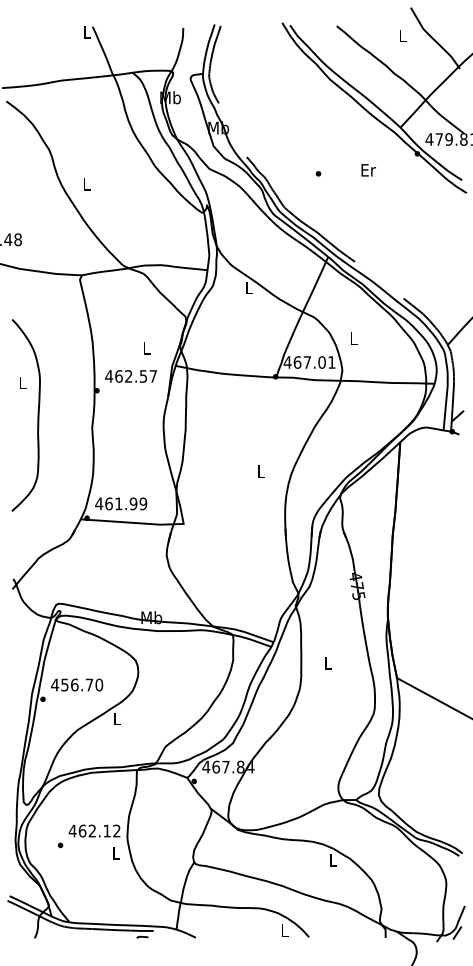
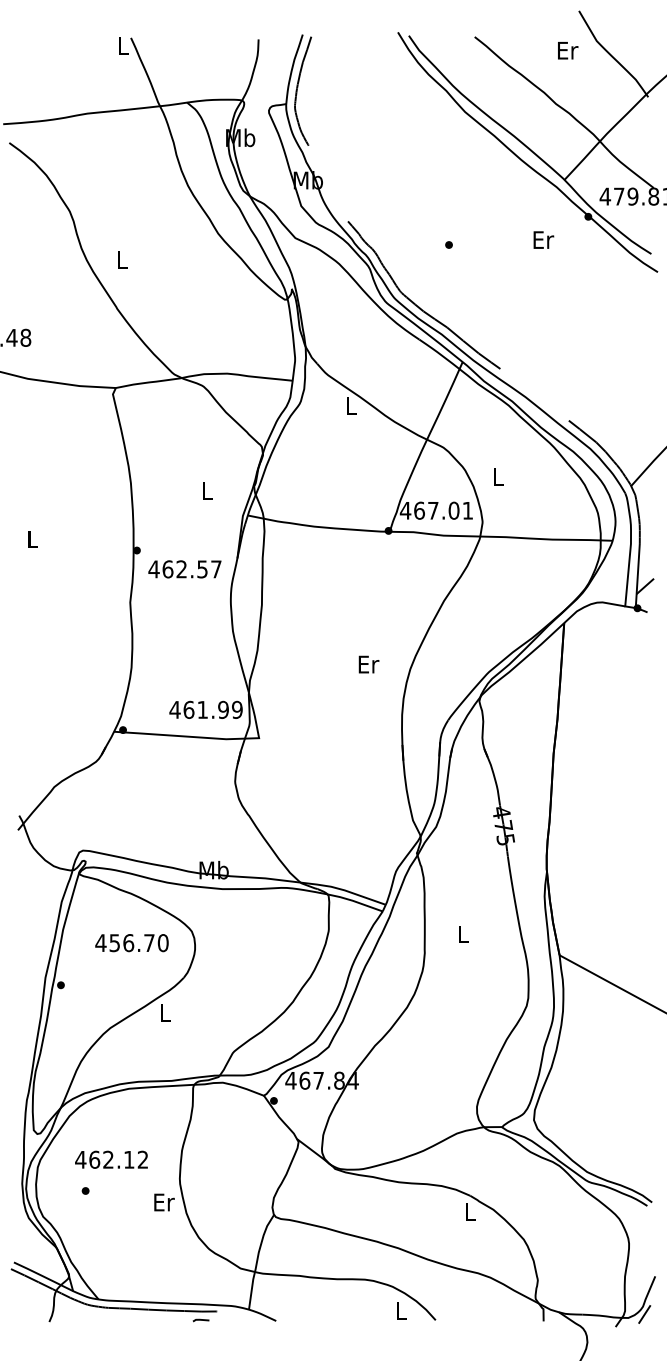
text: (403, 35) -> (568, 50), L -> Er
text: (368, 169) -> (543, 239), moved
text: (130, 376) -> (184, 569), moved
curve: (37, 414) -> (53, 584), removed
text: (261, 471) -> (368, 664), L -> Er
text: (120, 503) -> (205, 709), moved
text: (76, 685) -> (131, 943), moved
text: (94, 830) -> (111, 1159), moved
text: (116, 853) -> (164, 1202), L -> Er

